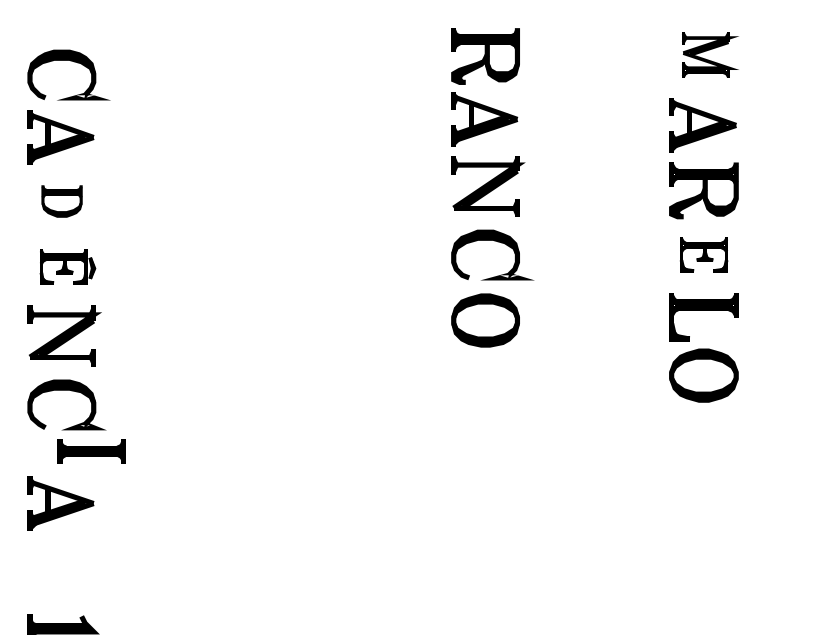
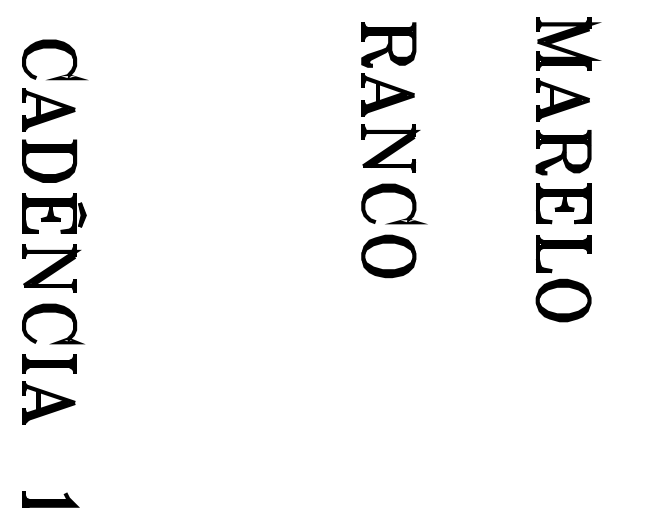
part: (710, 54) -> (568, 43), size x1.43
part: (61, 200) -> (49, 160), size x1.67
part: (703, 254) -> (563, 203), size x1.43
part: (68, 266) -> (54, 213), size x1.43
part: (91, 450) -> (49, 363), moved

